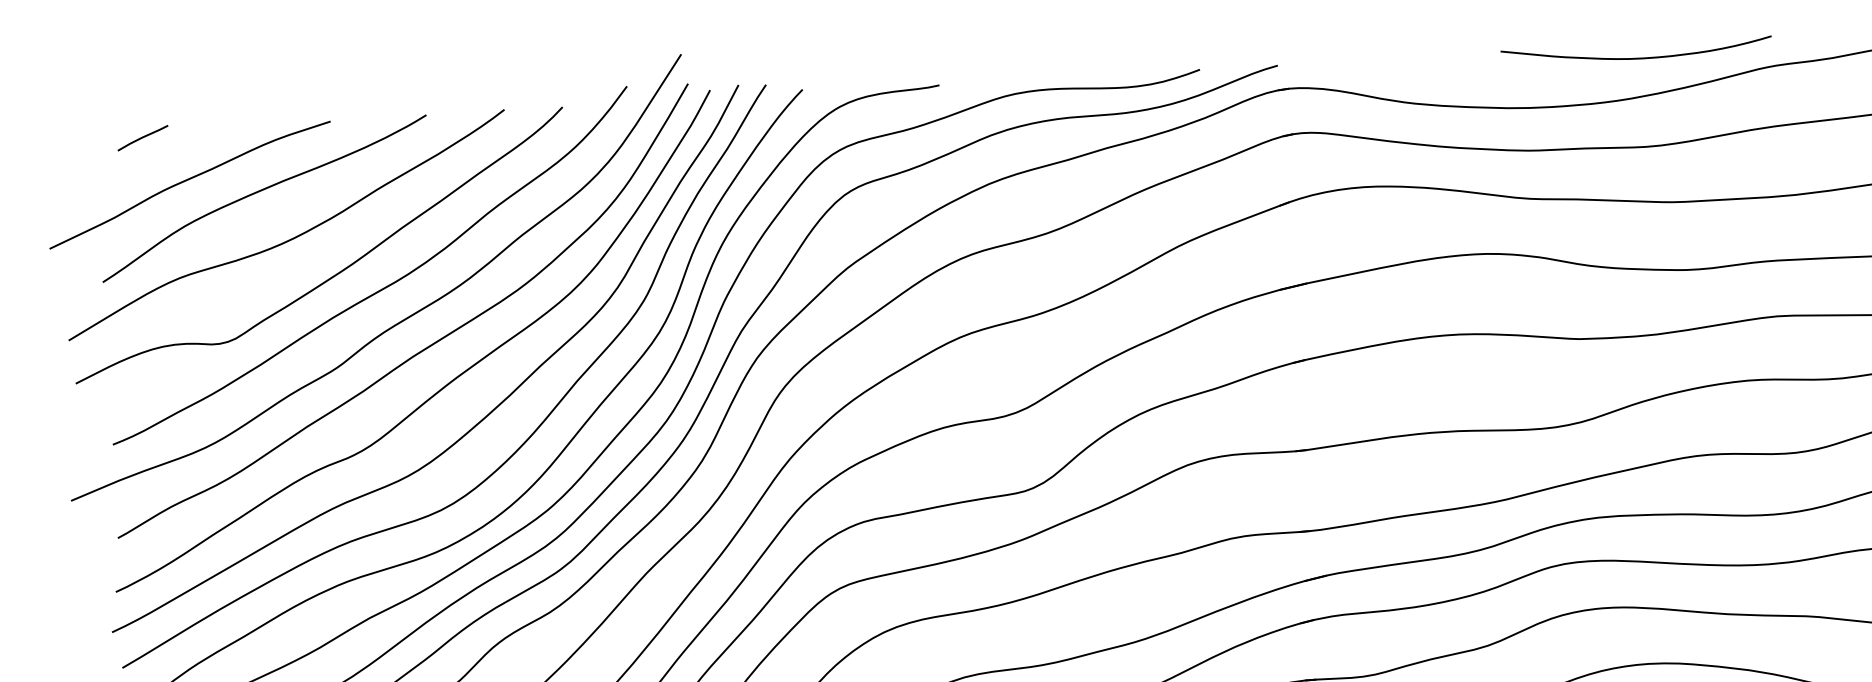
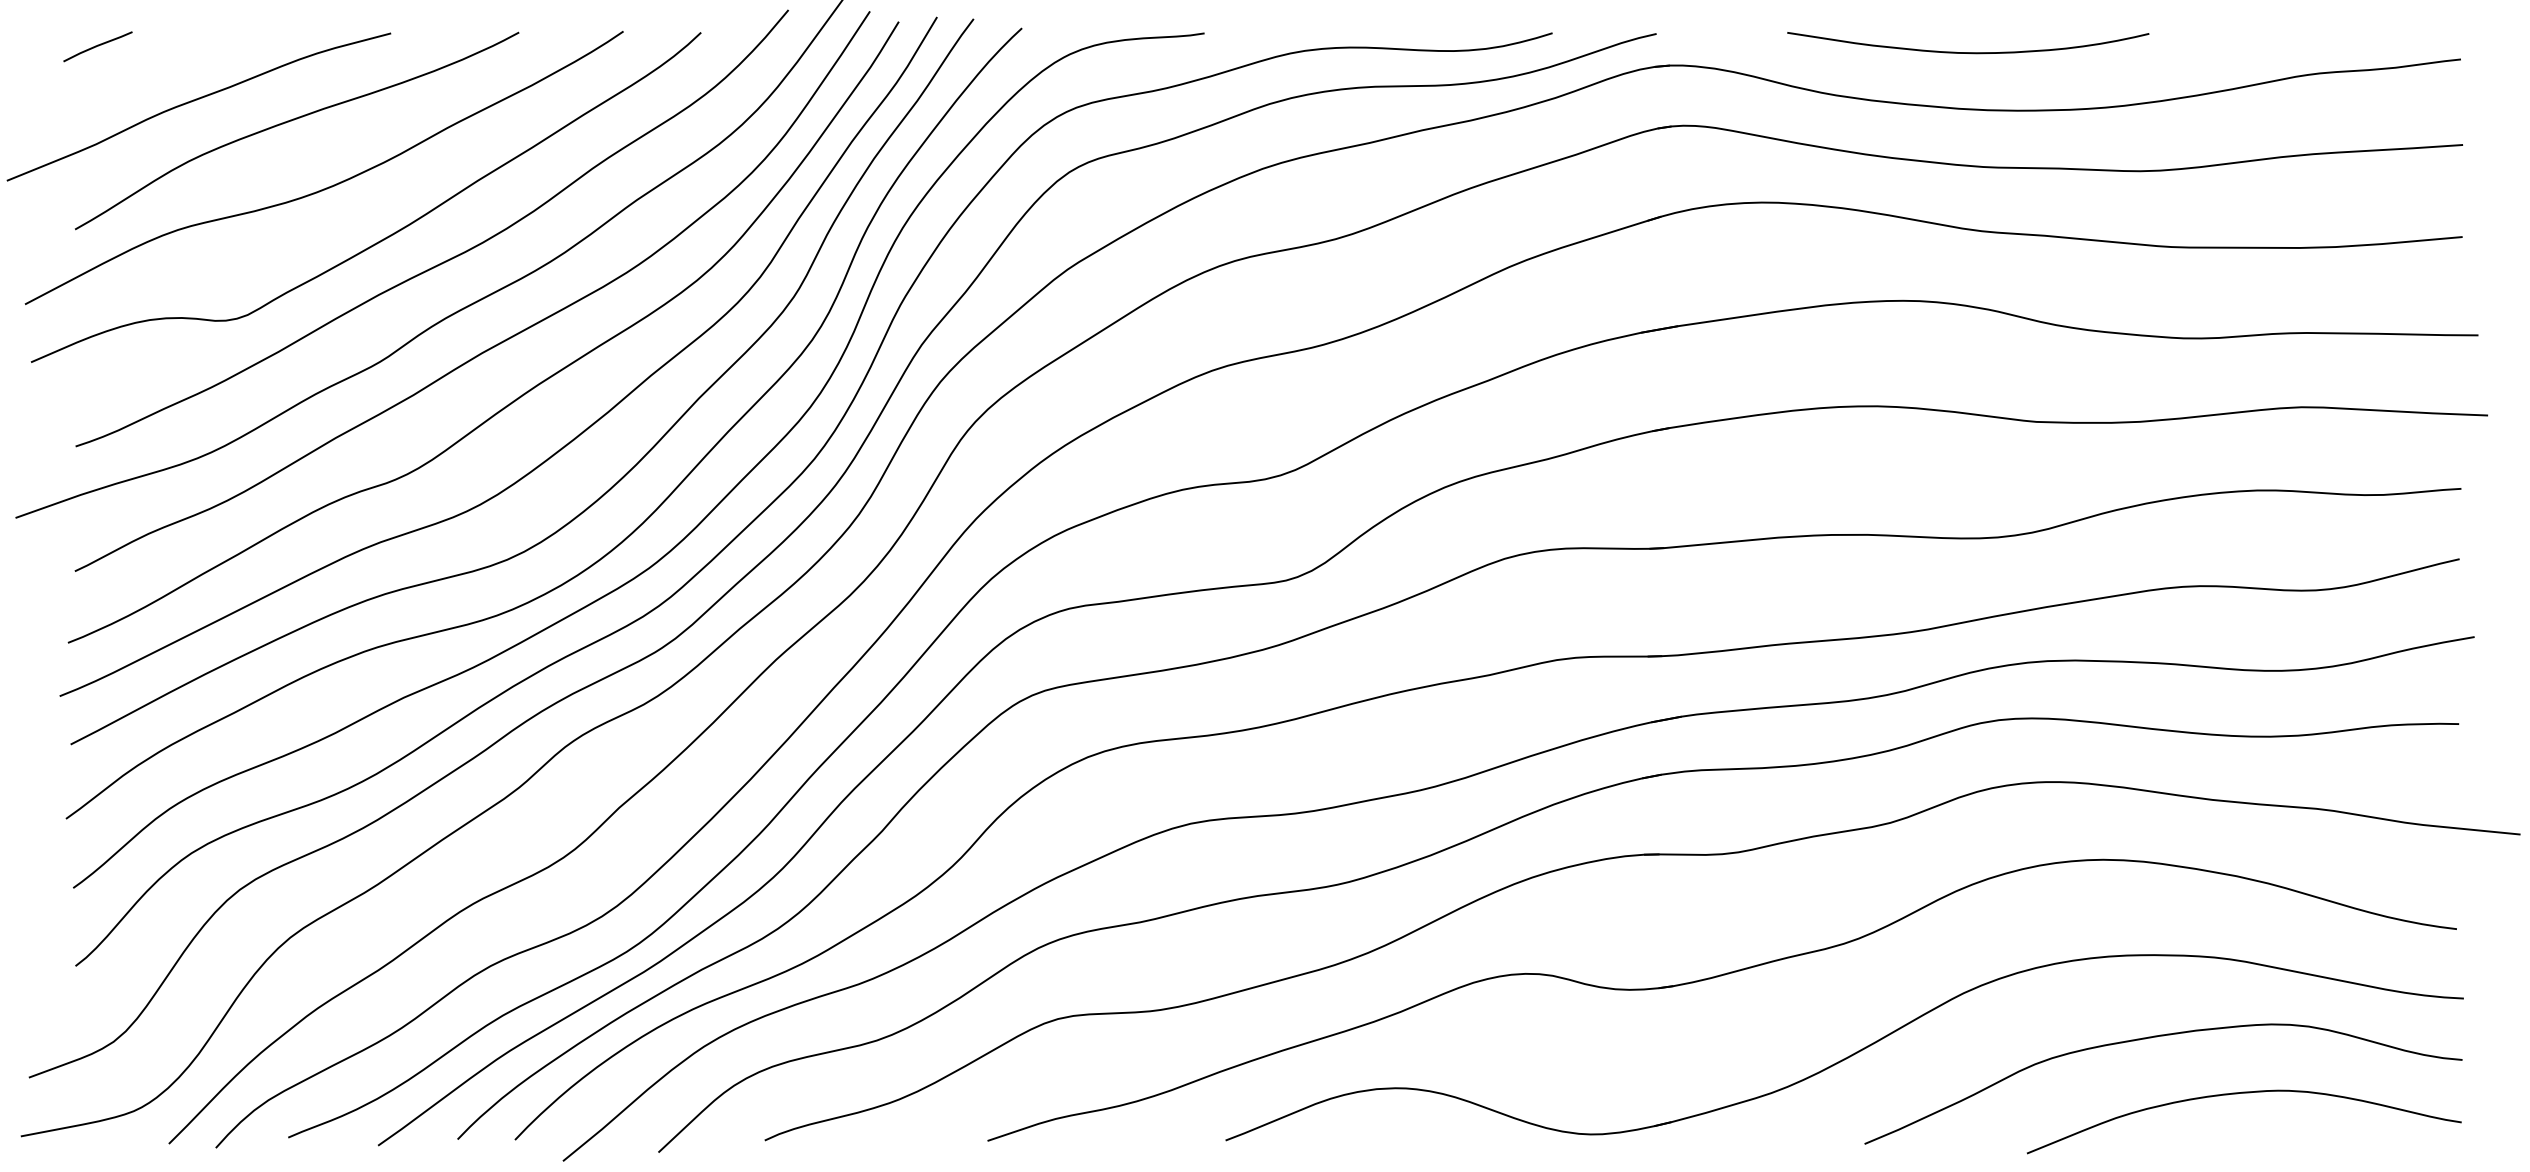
curve: (1637, 58) -> (1968, 52), moved
line: (142, 138) -> (97, 46), moved

